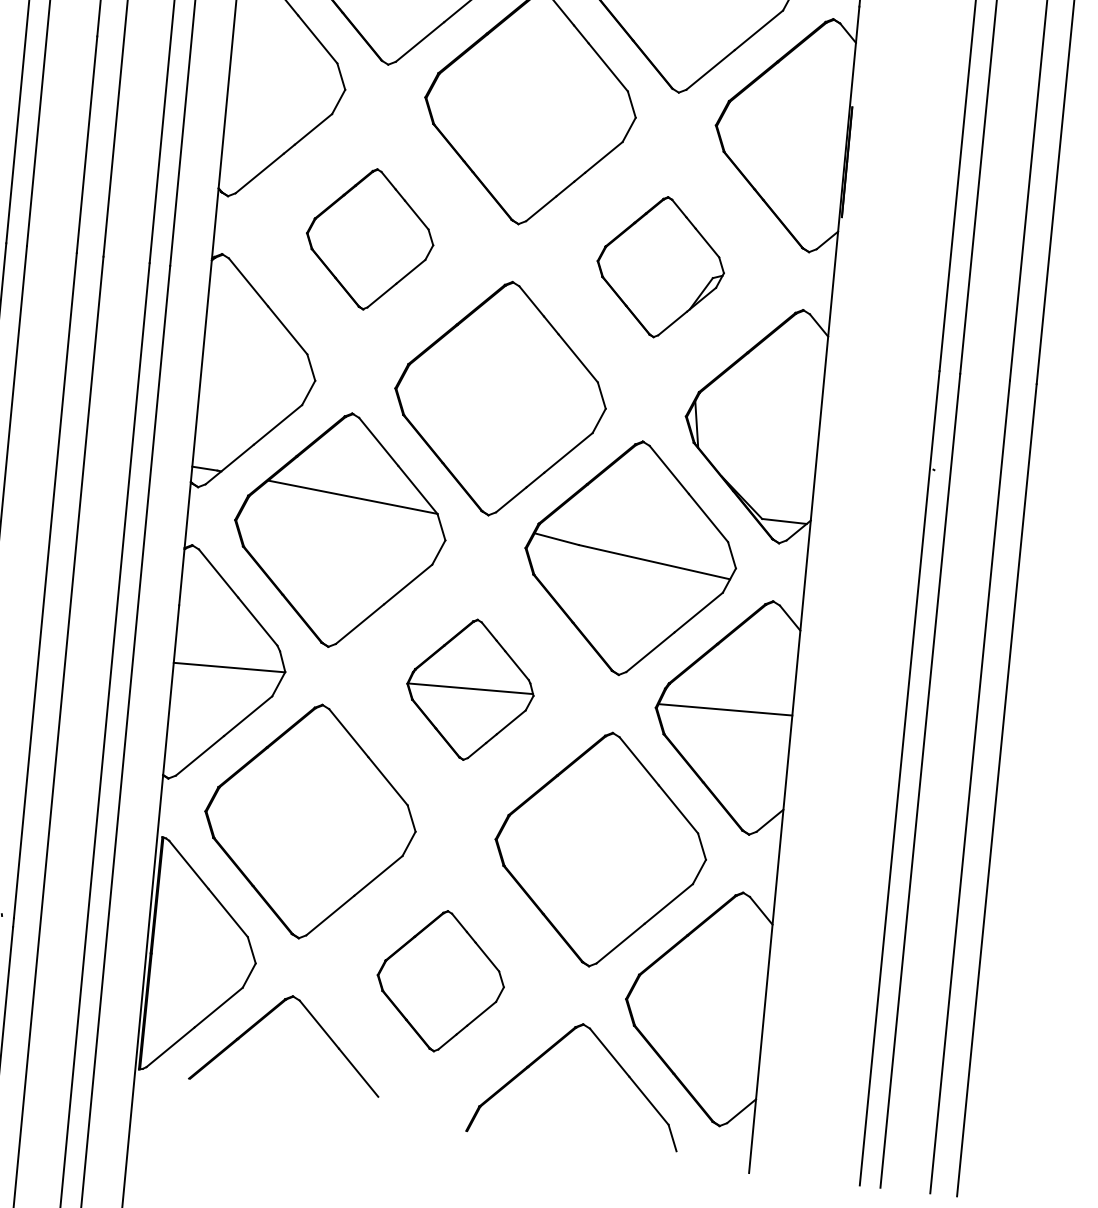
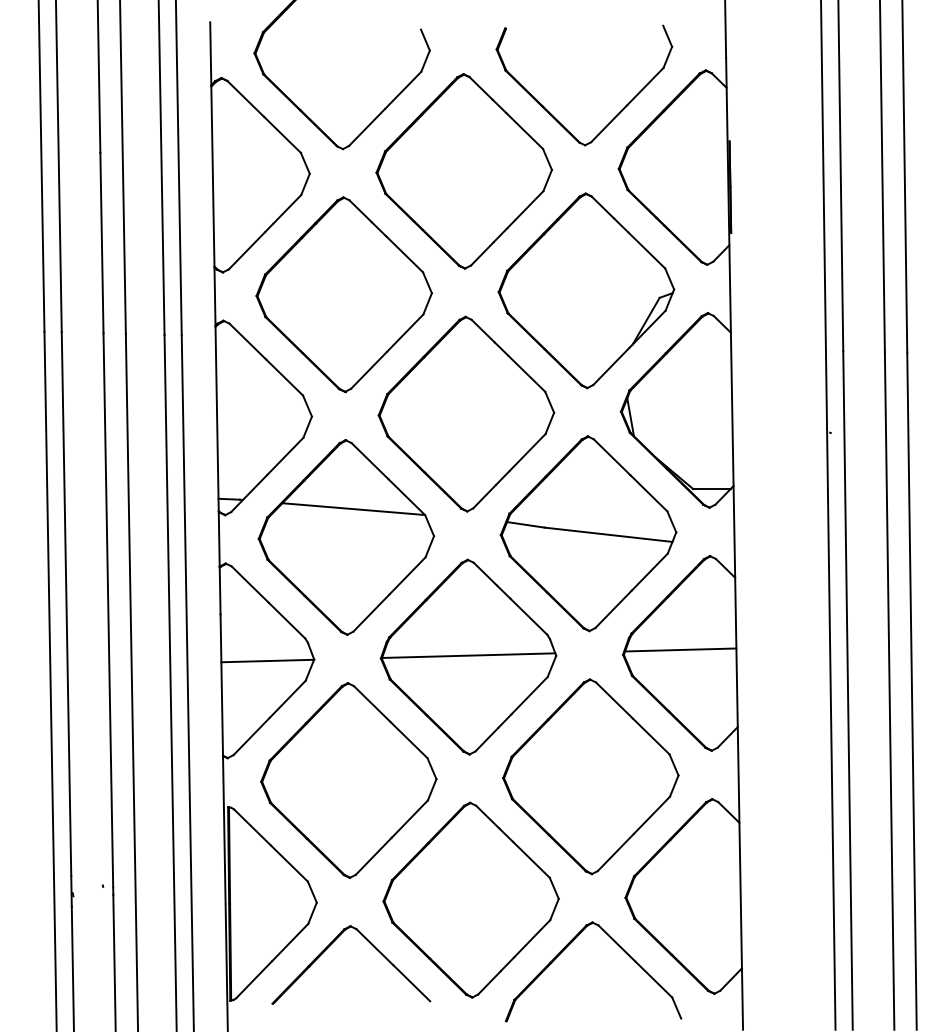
part: (369, 238) -> (343, 294), size x1.67
part: (660, 266) -> (586, 290), size x1.67
part: (470, 689) -> (468, 656), size x1.67
part: (440, 980) -> (470, 899), size x1.67

